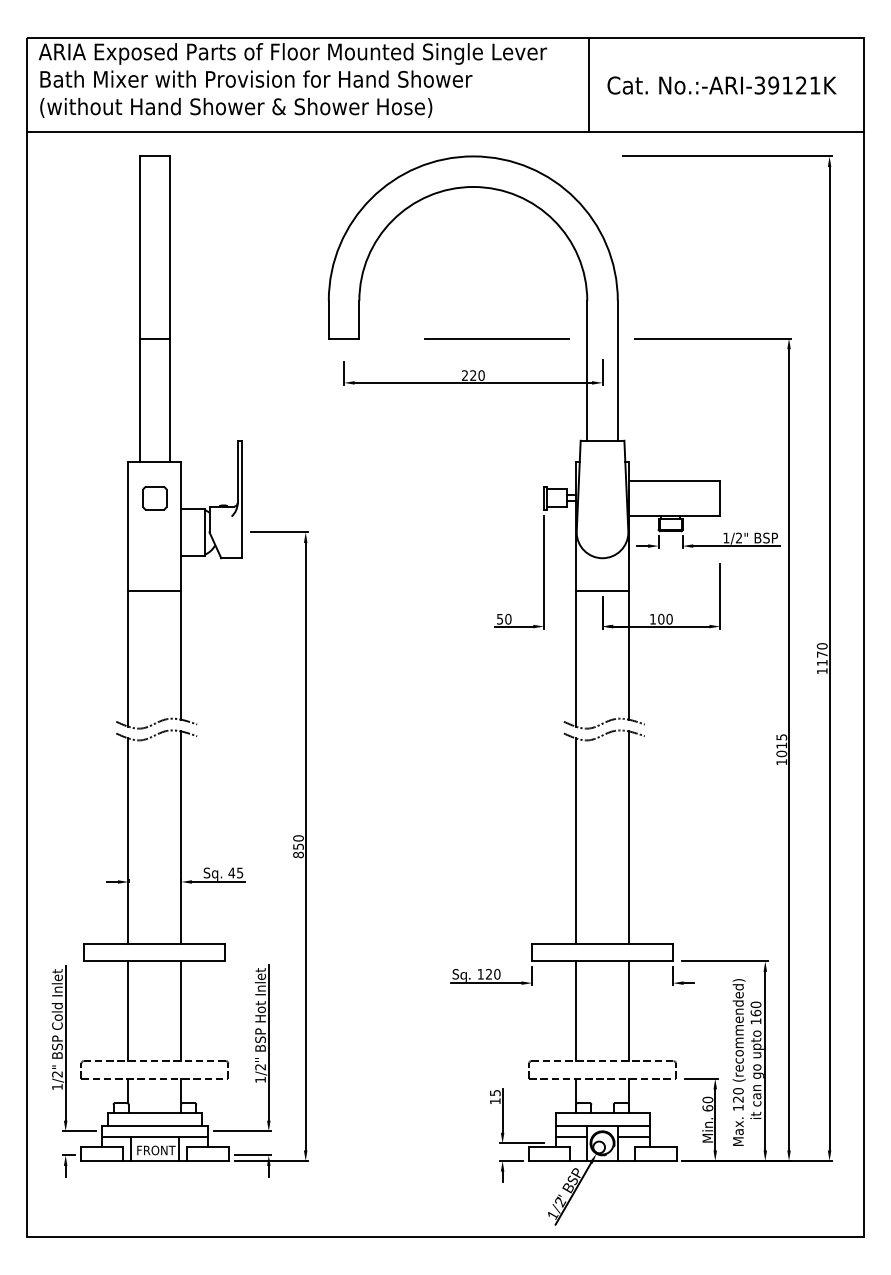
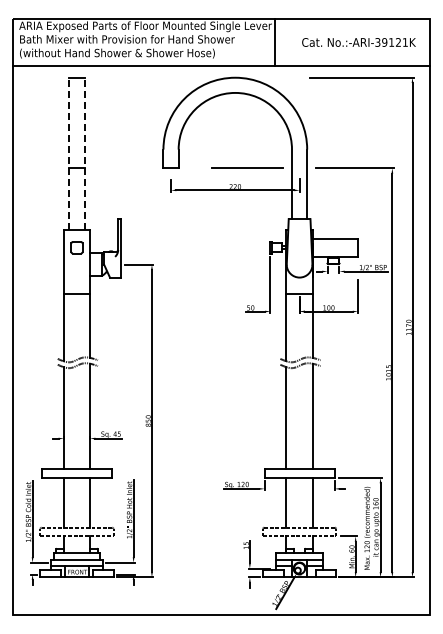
line: (588, 85) -> (274, 42), moved
line: (139, 308) -> (69, 153), solid -> dashed
line: (170, 308) -> (84, 153), solid -> dashed

